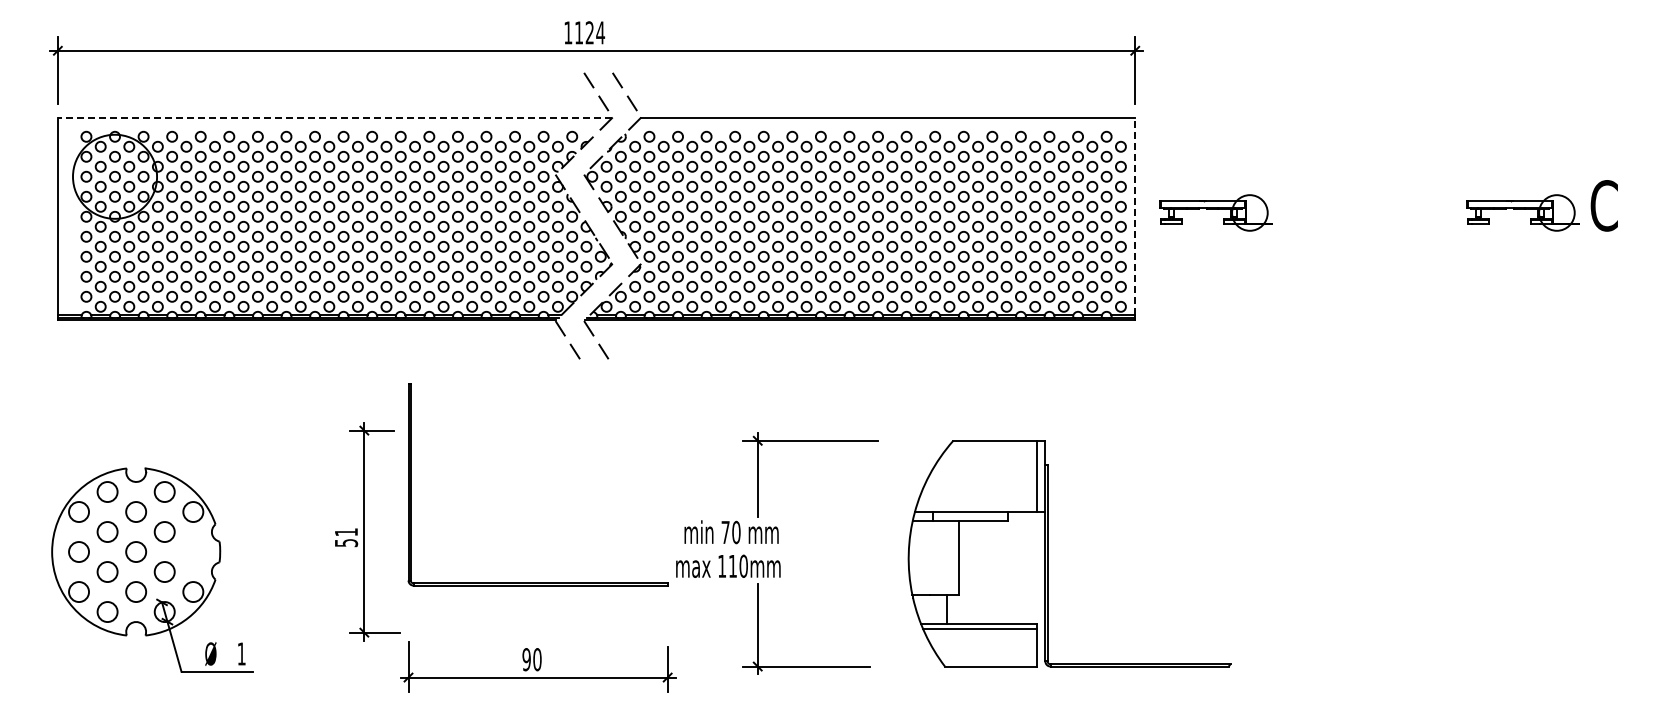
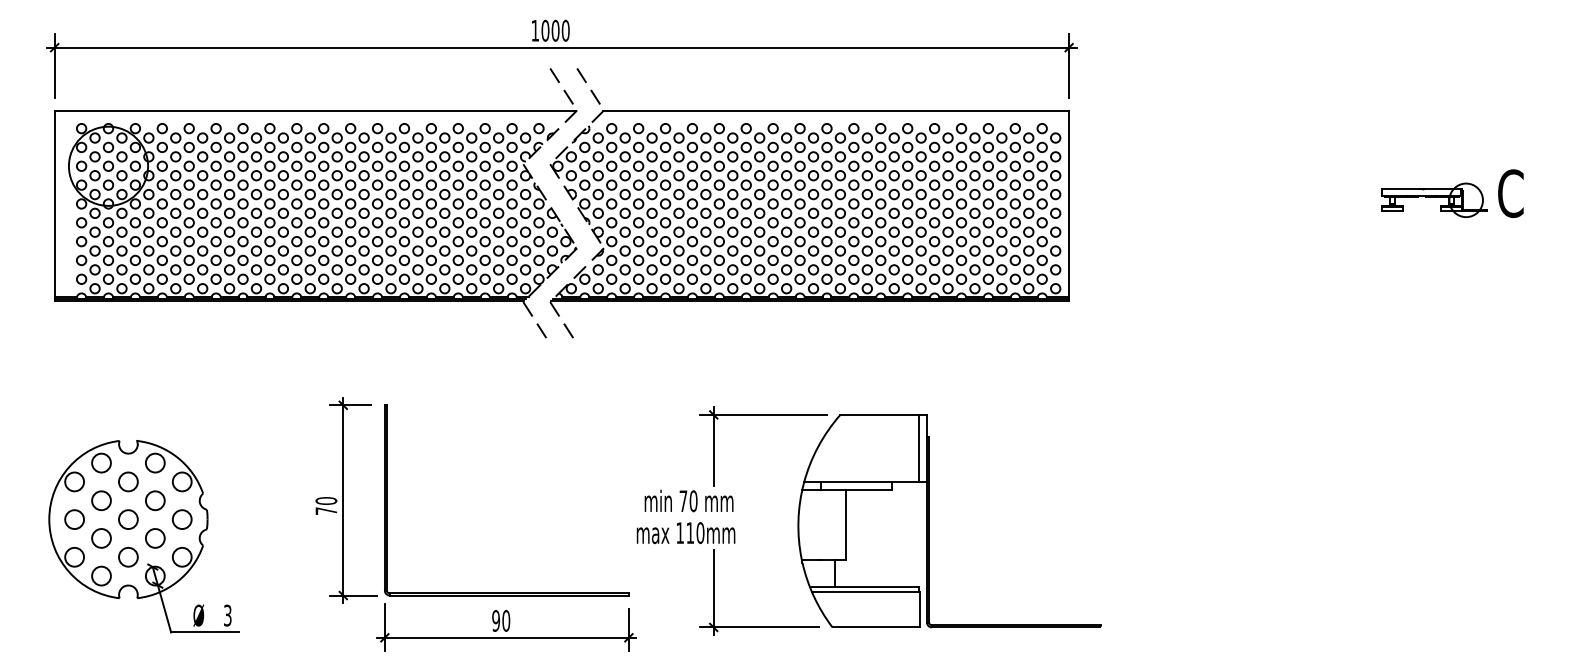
text: (589, 32) -> (555, 30), 1124 -> 1000
line: (334, 118) -> (315, 111), dashed -> solid
part: (1215, 212) -> (1144, 199), removed
line: (1135, 216) -> (1069, 203), dashed -> solid
text: (346, 537) -> (326, 505), 51 -> 70
circle: (193, 551) -> (182, 519), added
part: (1048, 553) -> (930, 520), moved
part: (537, 582) -> (506, 592), moved
text: (241, 653) -> (227, 615), 1 -> 3

